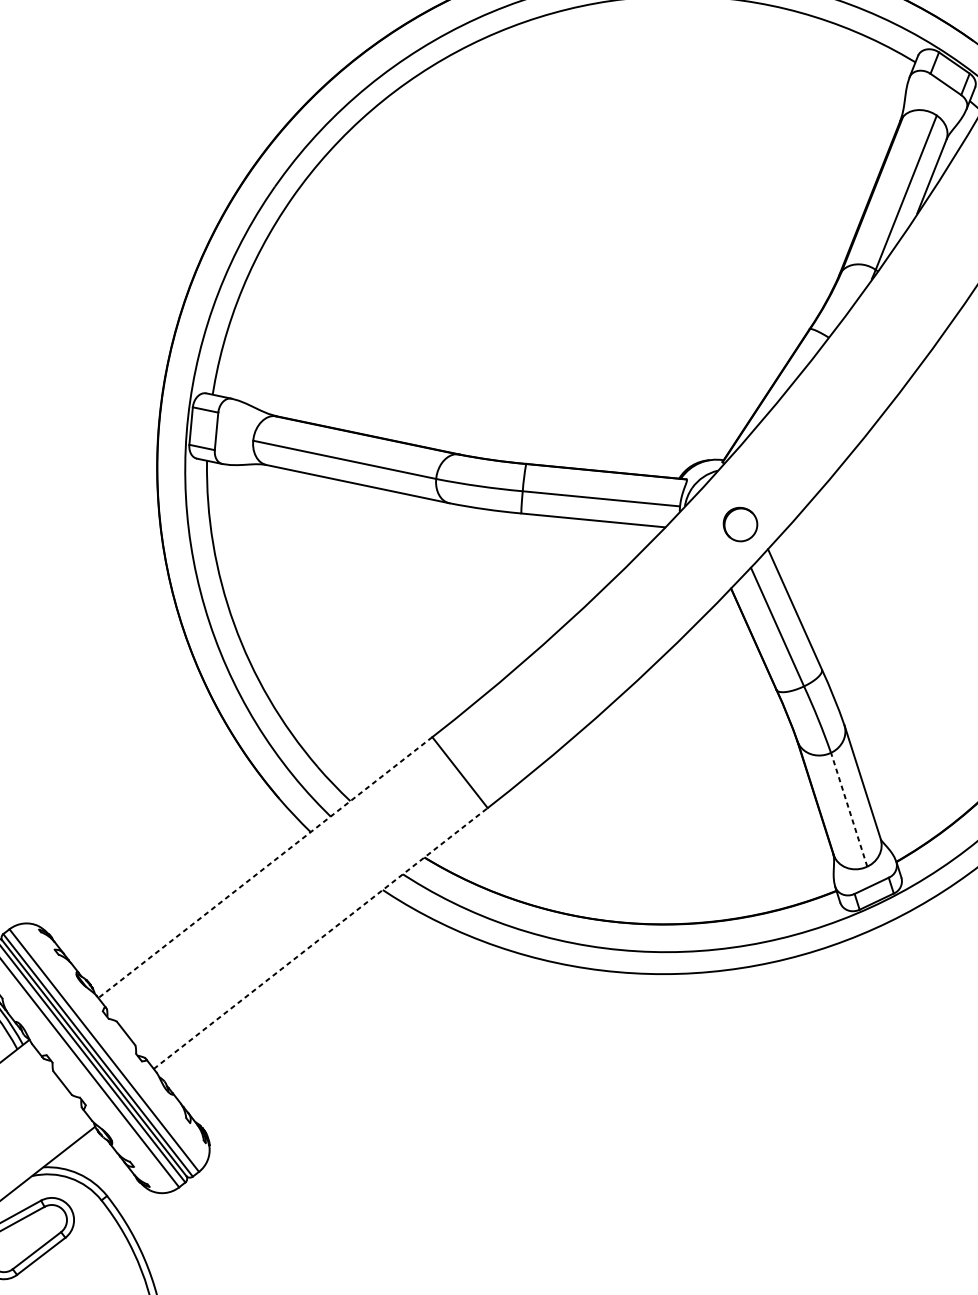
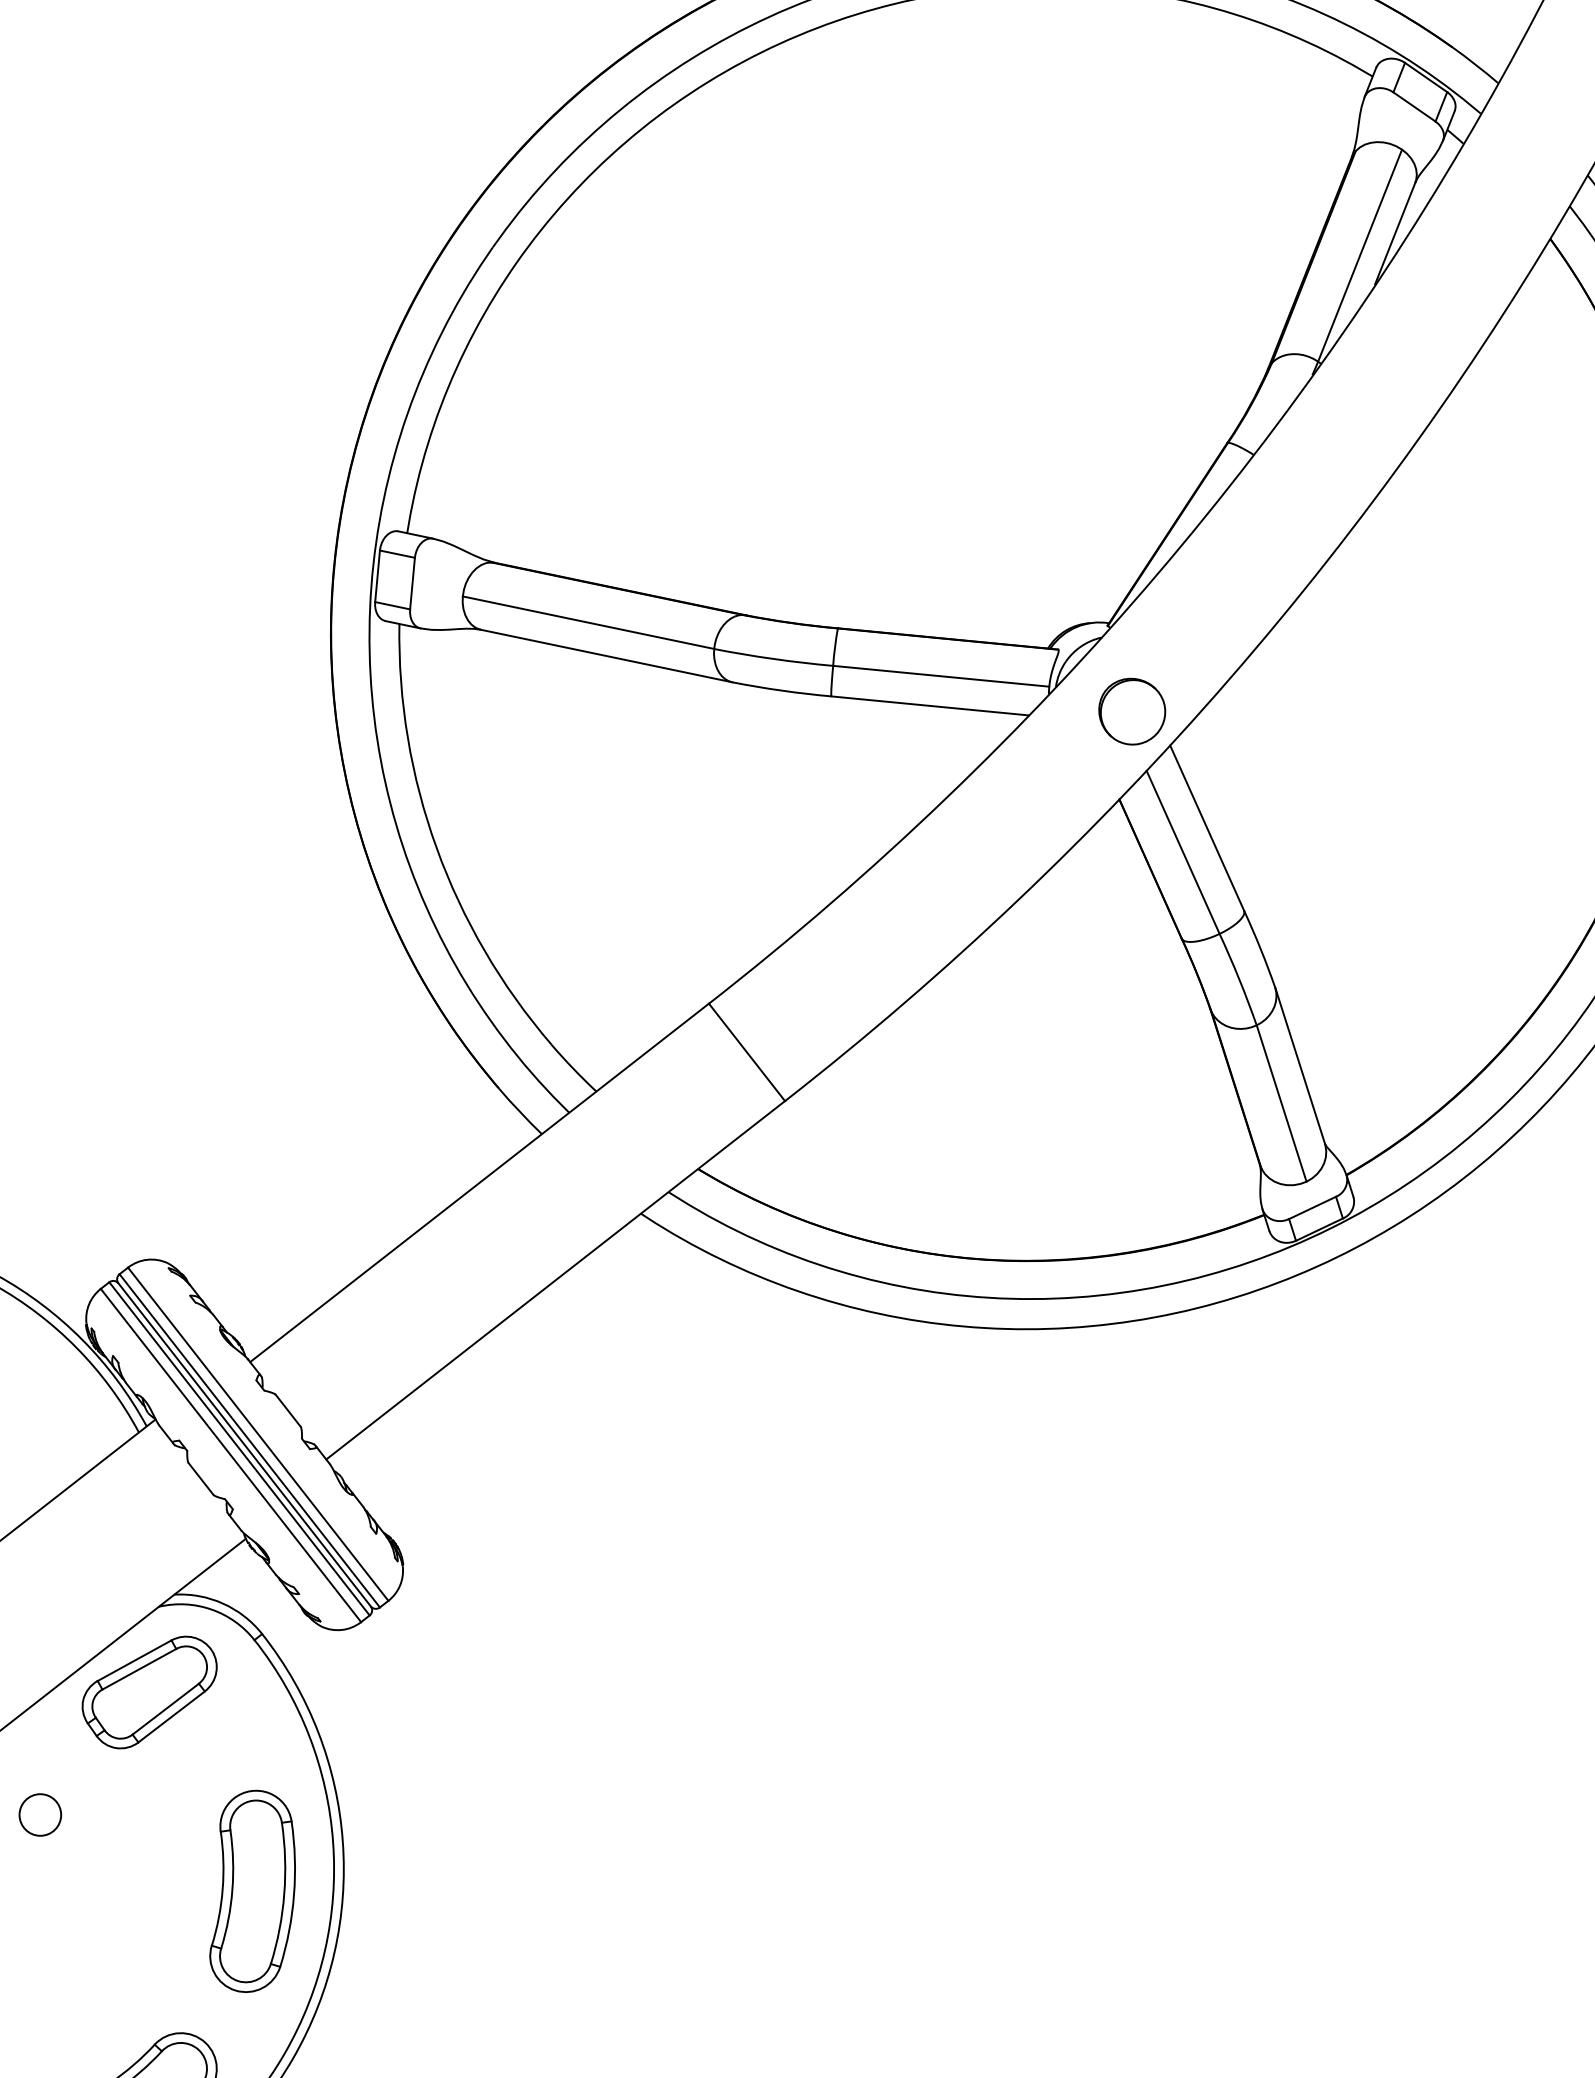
part: (740, 524) -> (1132, 711), size x1.43
line: (849, 809) -> (1281, 1103), dashed -> solid
line: (265, 868) -> (479, 1183), dashed -> solid
line: (321, 937) -> (556, 1279), dashed -> solid

